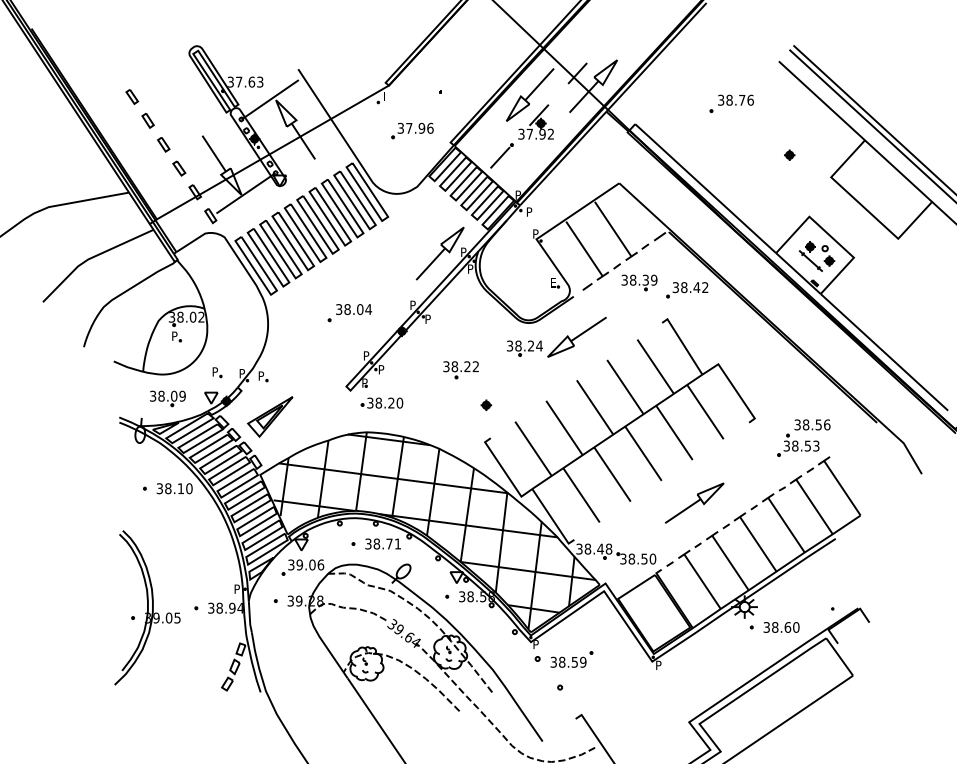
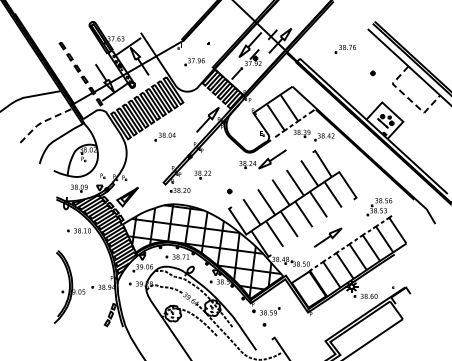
line: (864, 208) -> (408, 98), solid -> dashed
line: (89, 259) -> (42, 122), solid -> dashed
part: (348, 312) -> (164, 136), moved
part: (460, 369) -> (202, 174), moved

